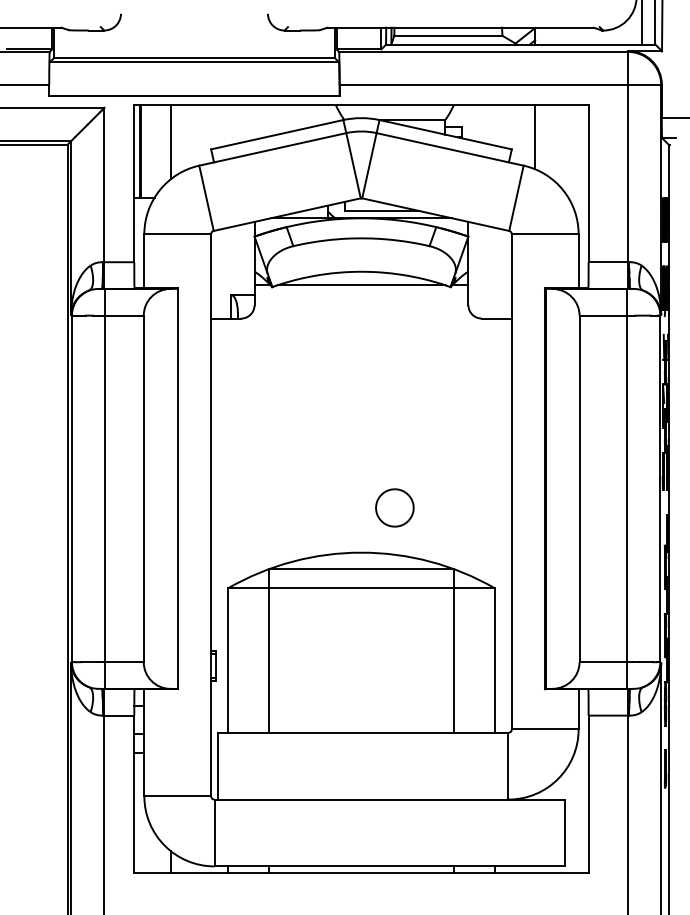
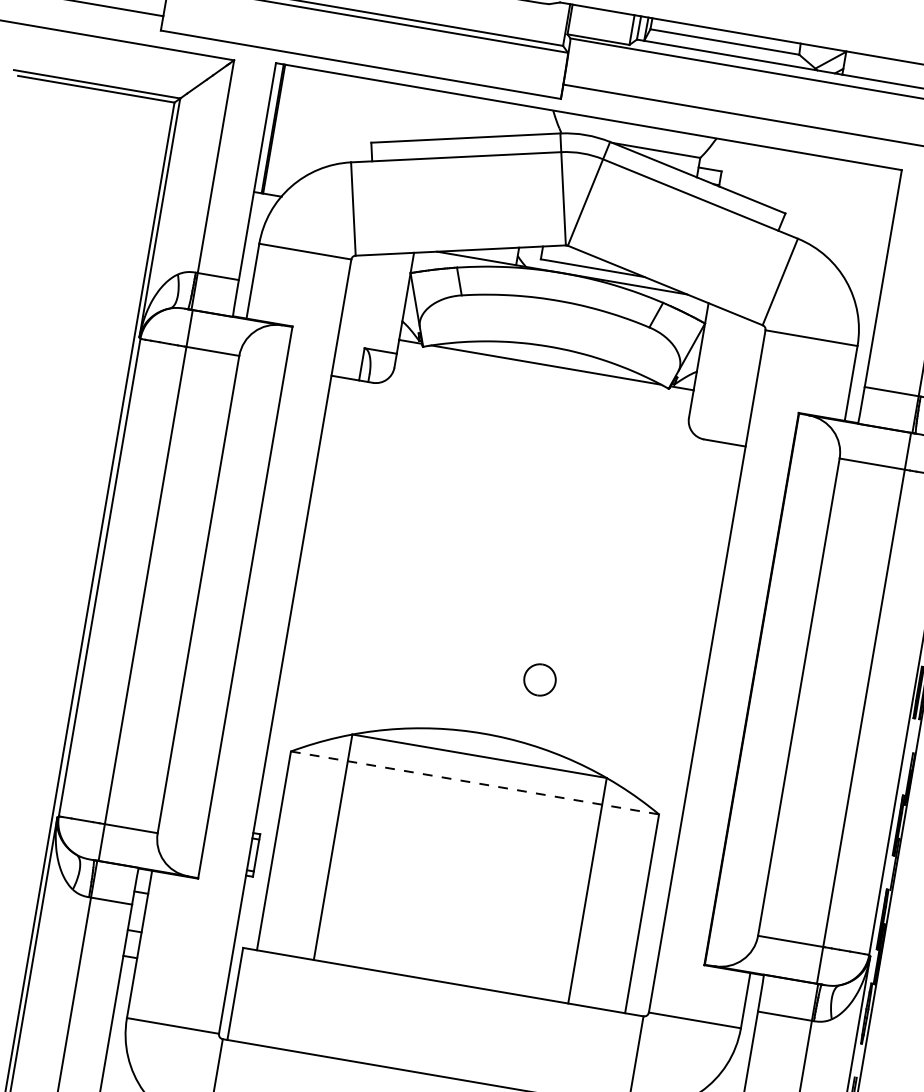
line: (535, 136) -> (821, 201), removed
line: (171, 141) -> (318, 122), removed
part: (394, 507) -> (539, 679), size x0.6
line: (361, 588) -> (475, 783), solid -> dashed

